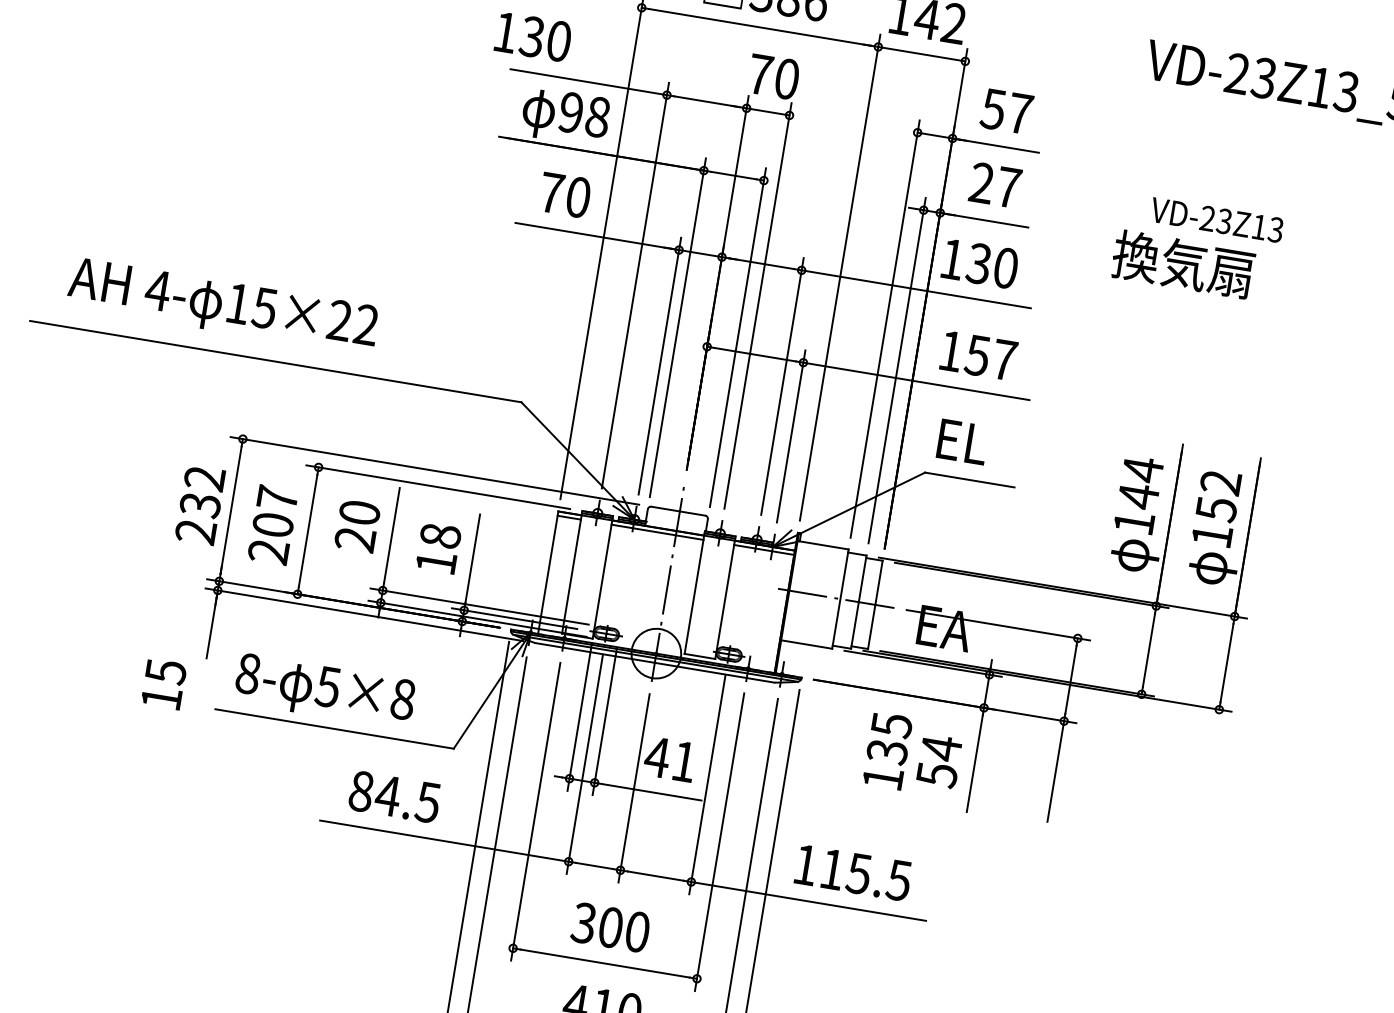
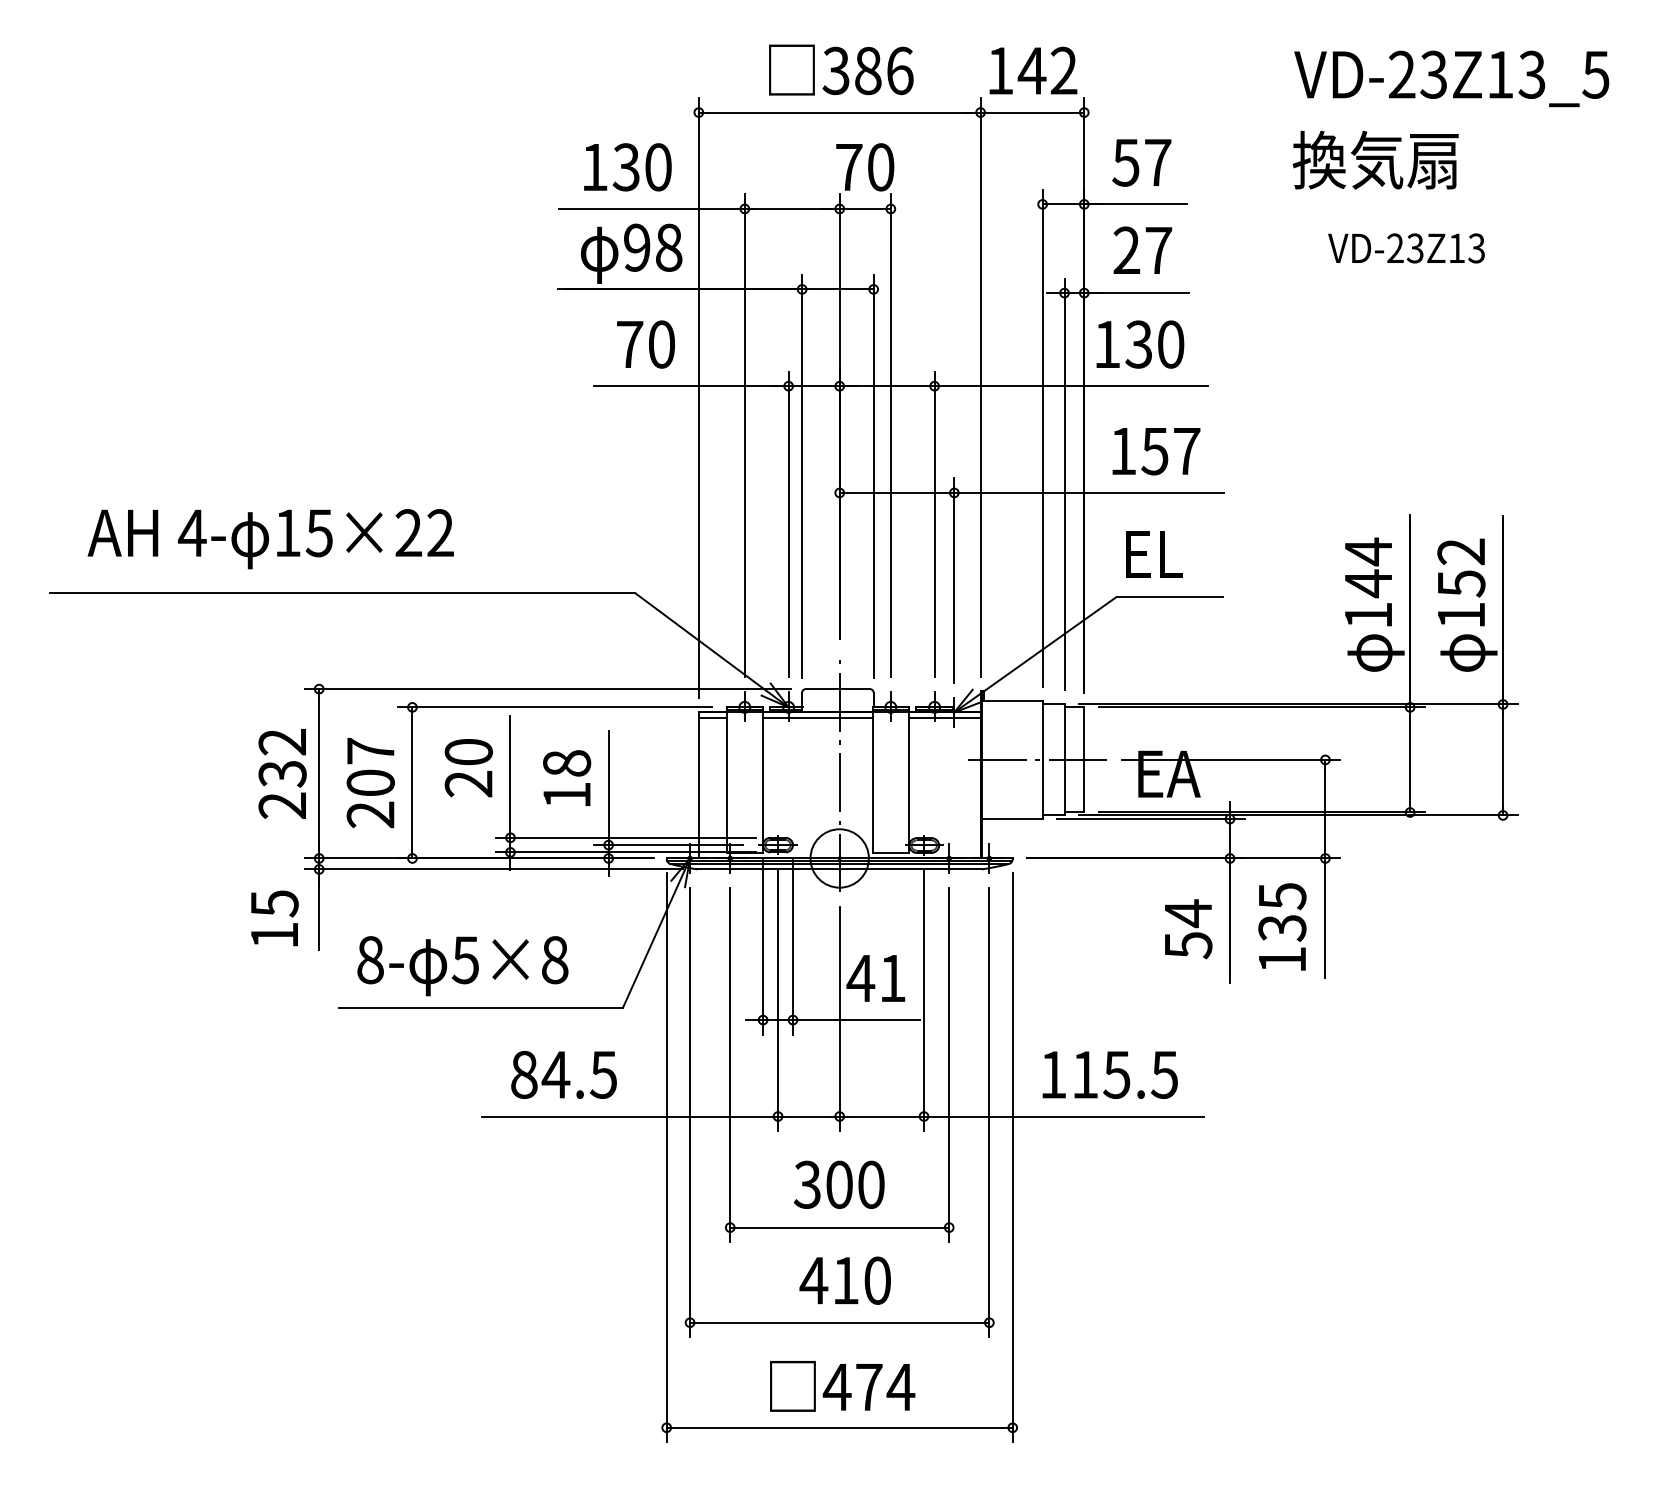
text: (533, 37) -> (627, 167), moved
text: (1183, 263) -> (1375, 159), moved
text: (163, 684) -> (274, 918), moved
text: (887, 750) -> (1282, 926), moved

